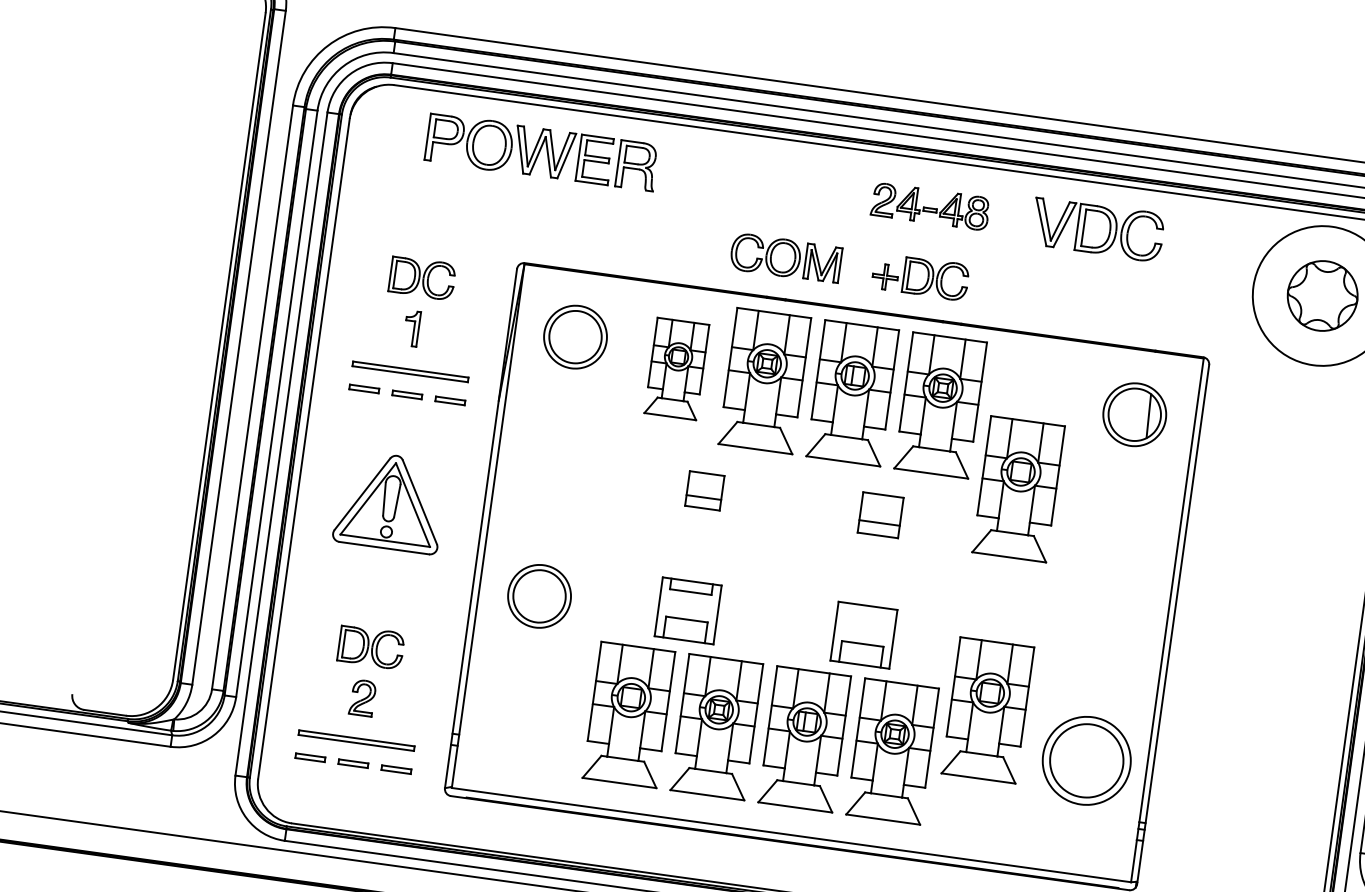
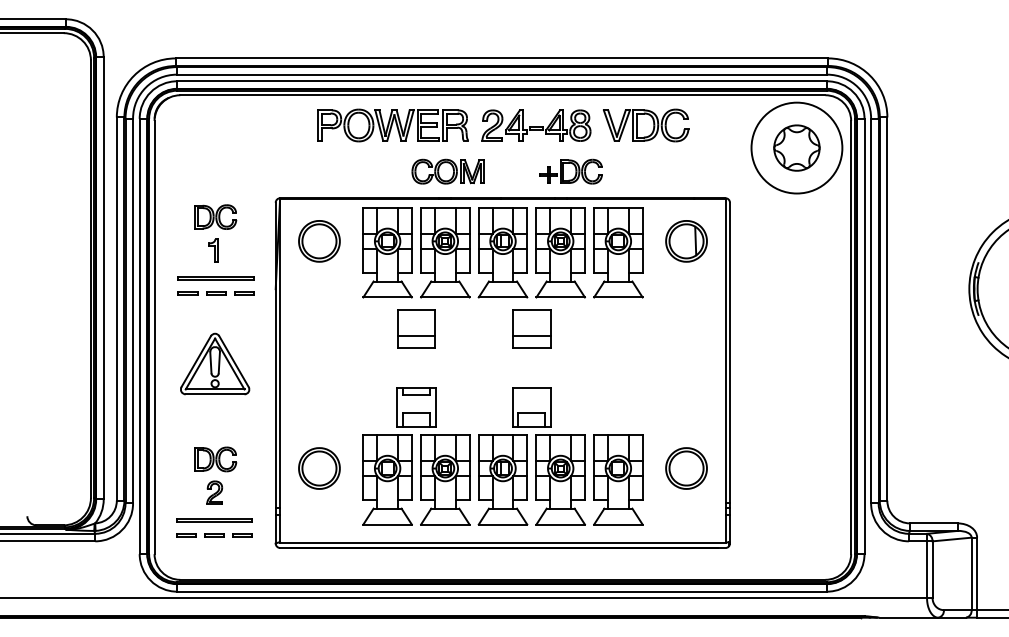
part: (540, 152) -> (392, 125), moved
part: (930, 206) -> (536, 125), size x1.43
part: (919, 276) -> (570, 171), moved
part: (676, 368) -> (387, 252), size x1.43
part: (1018, 488) -> (618, 252), moved
part: (704, 490) -> (416, 328), size x1.67
part: (880, 514) -> (531, 328), size x1.43
part: (539, 596) -> (319, 468), moved
part: (988, 709) -> (618, 479), moved
part: (1086, 760) -> (686, 468), size x0.71

